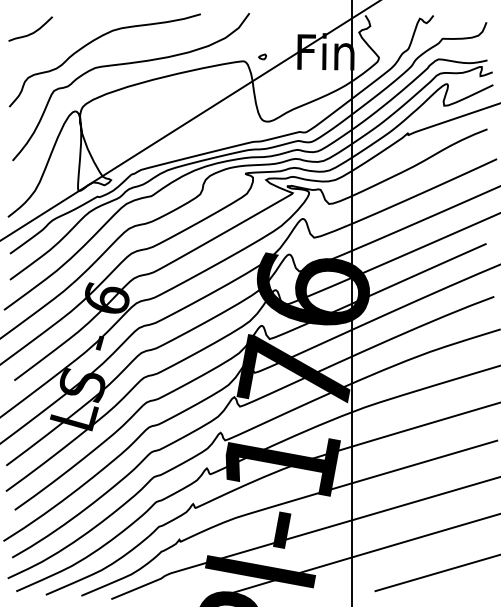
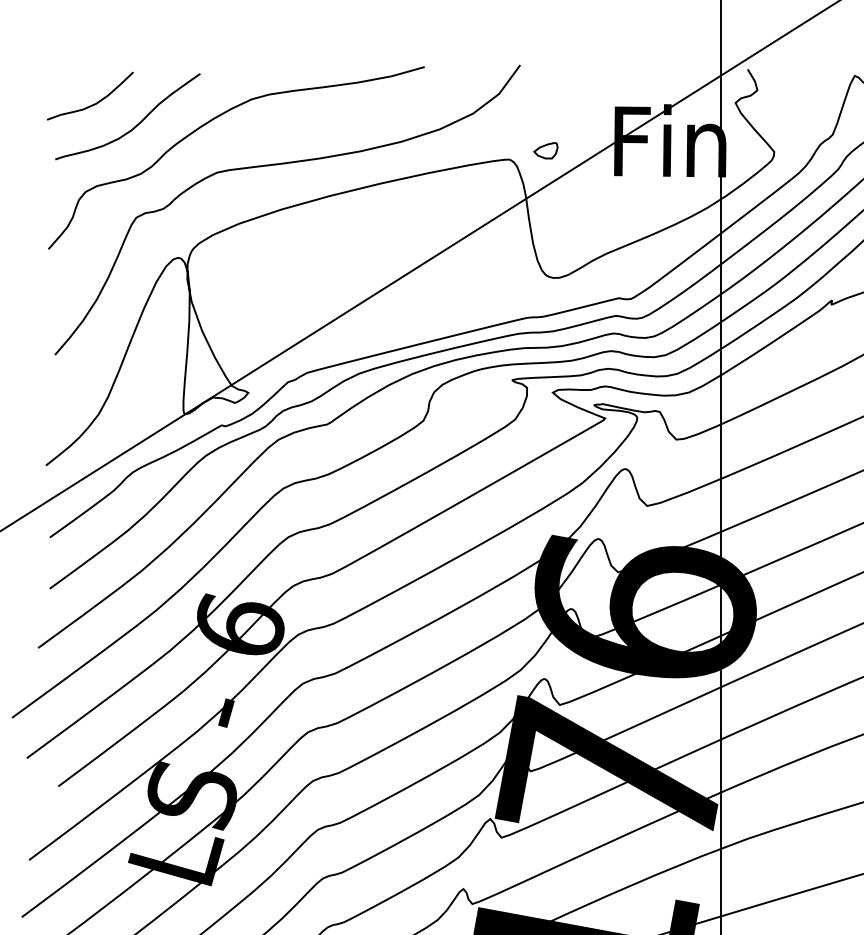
curve: (53, 43) -> (135, 124), added
part: (262, 56) -> (545, 150), size x1.67

